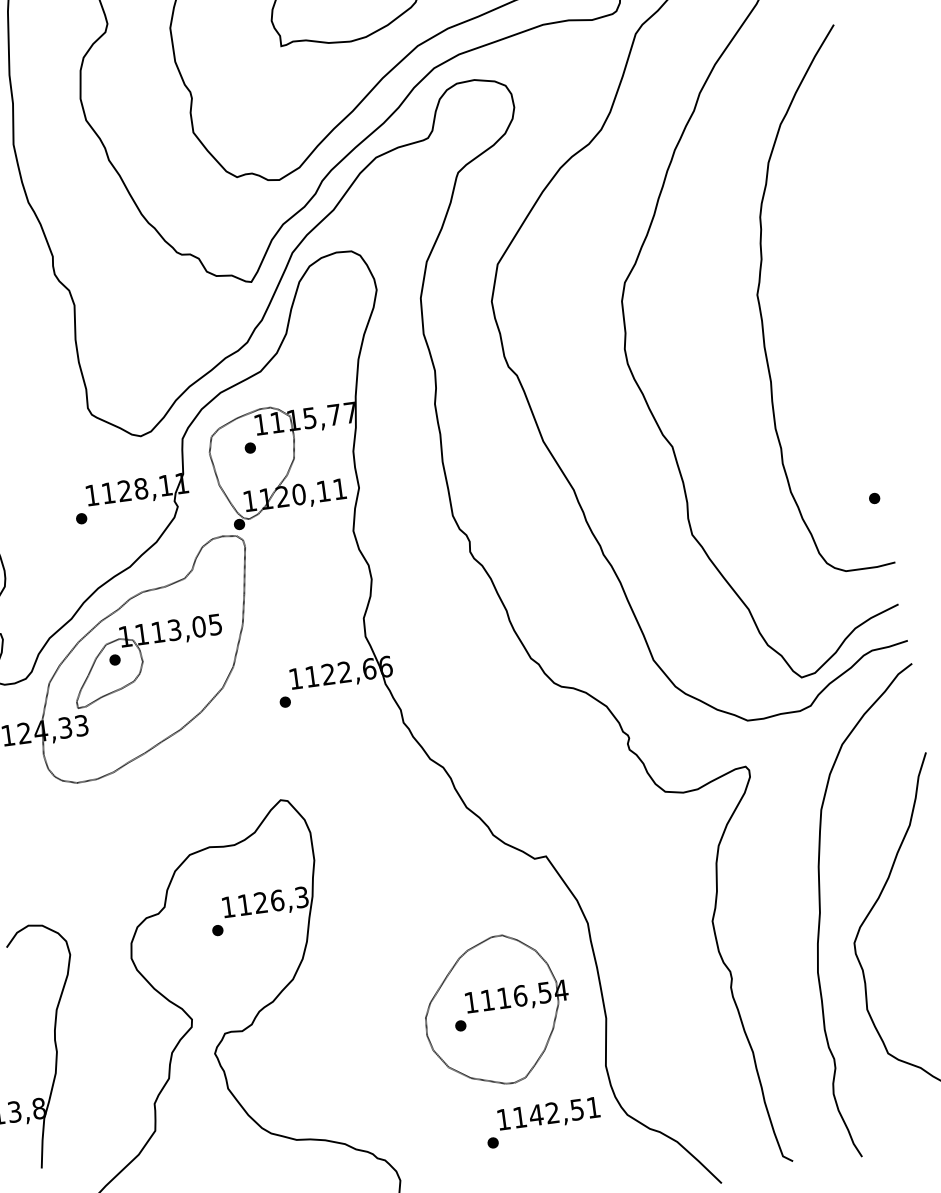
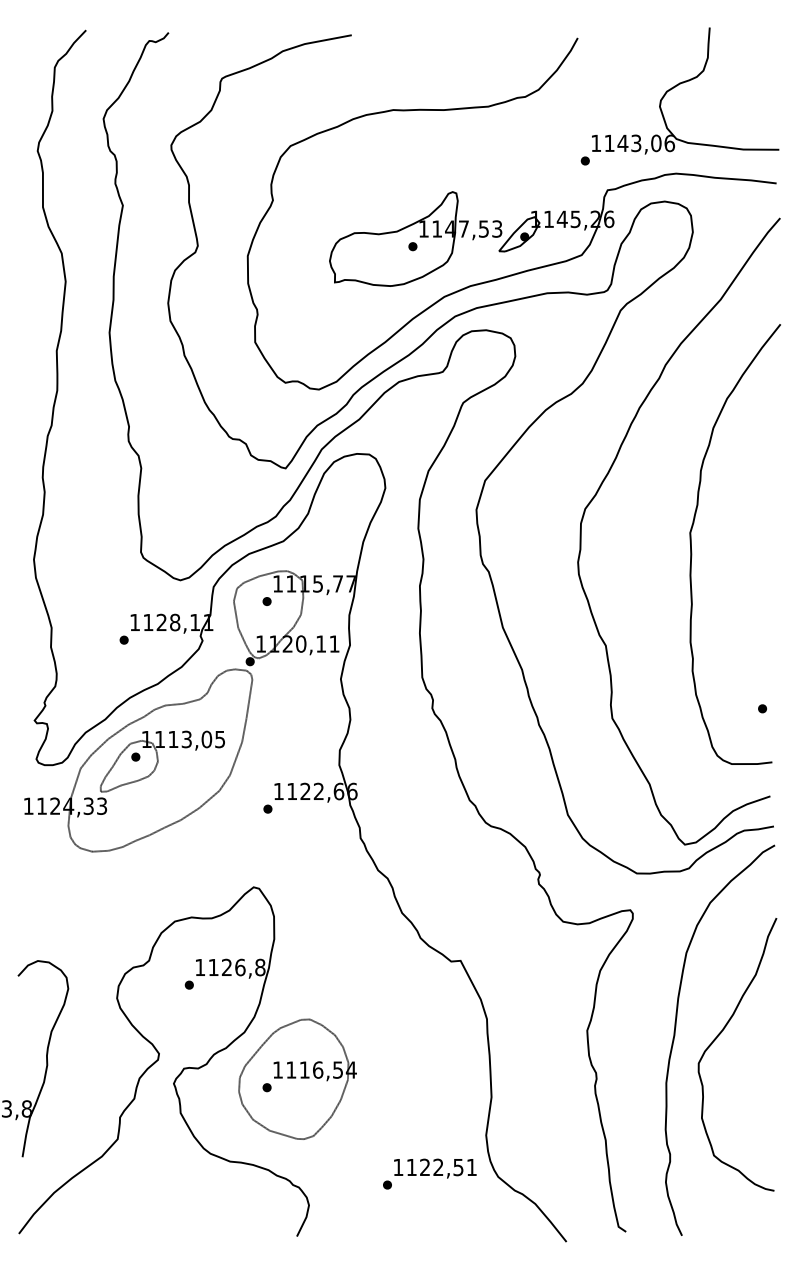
text: (302, 897) -> (260, 967), 1126,3 -> 1126,8
part: (496, 1009) -> (297, 1078), moved
text: (535, 1114) -> (424, 1166), 1142,51 -> 1122,51

